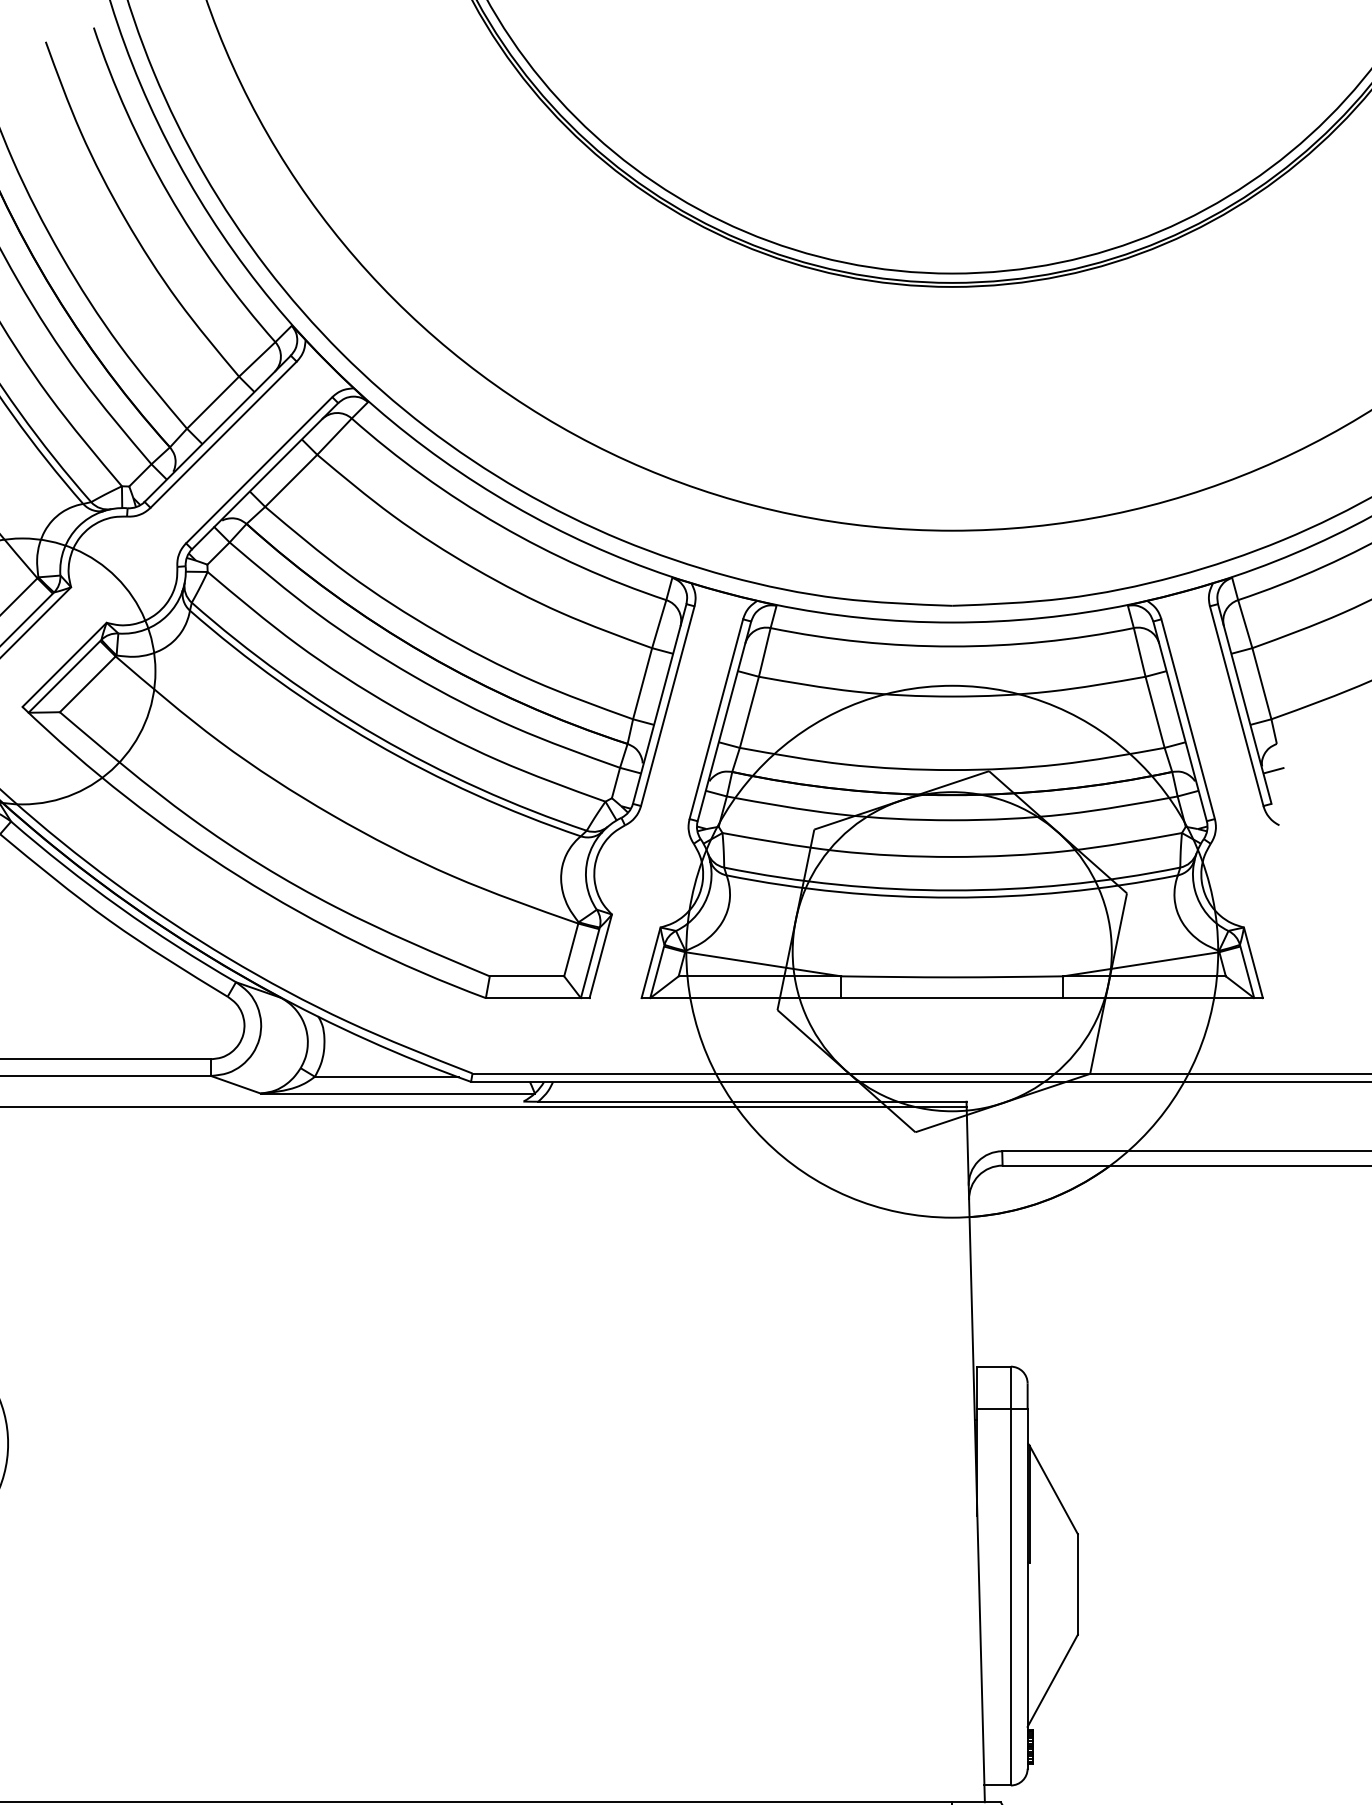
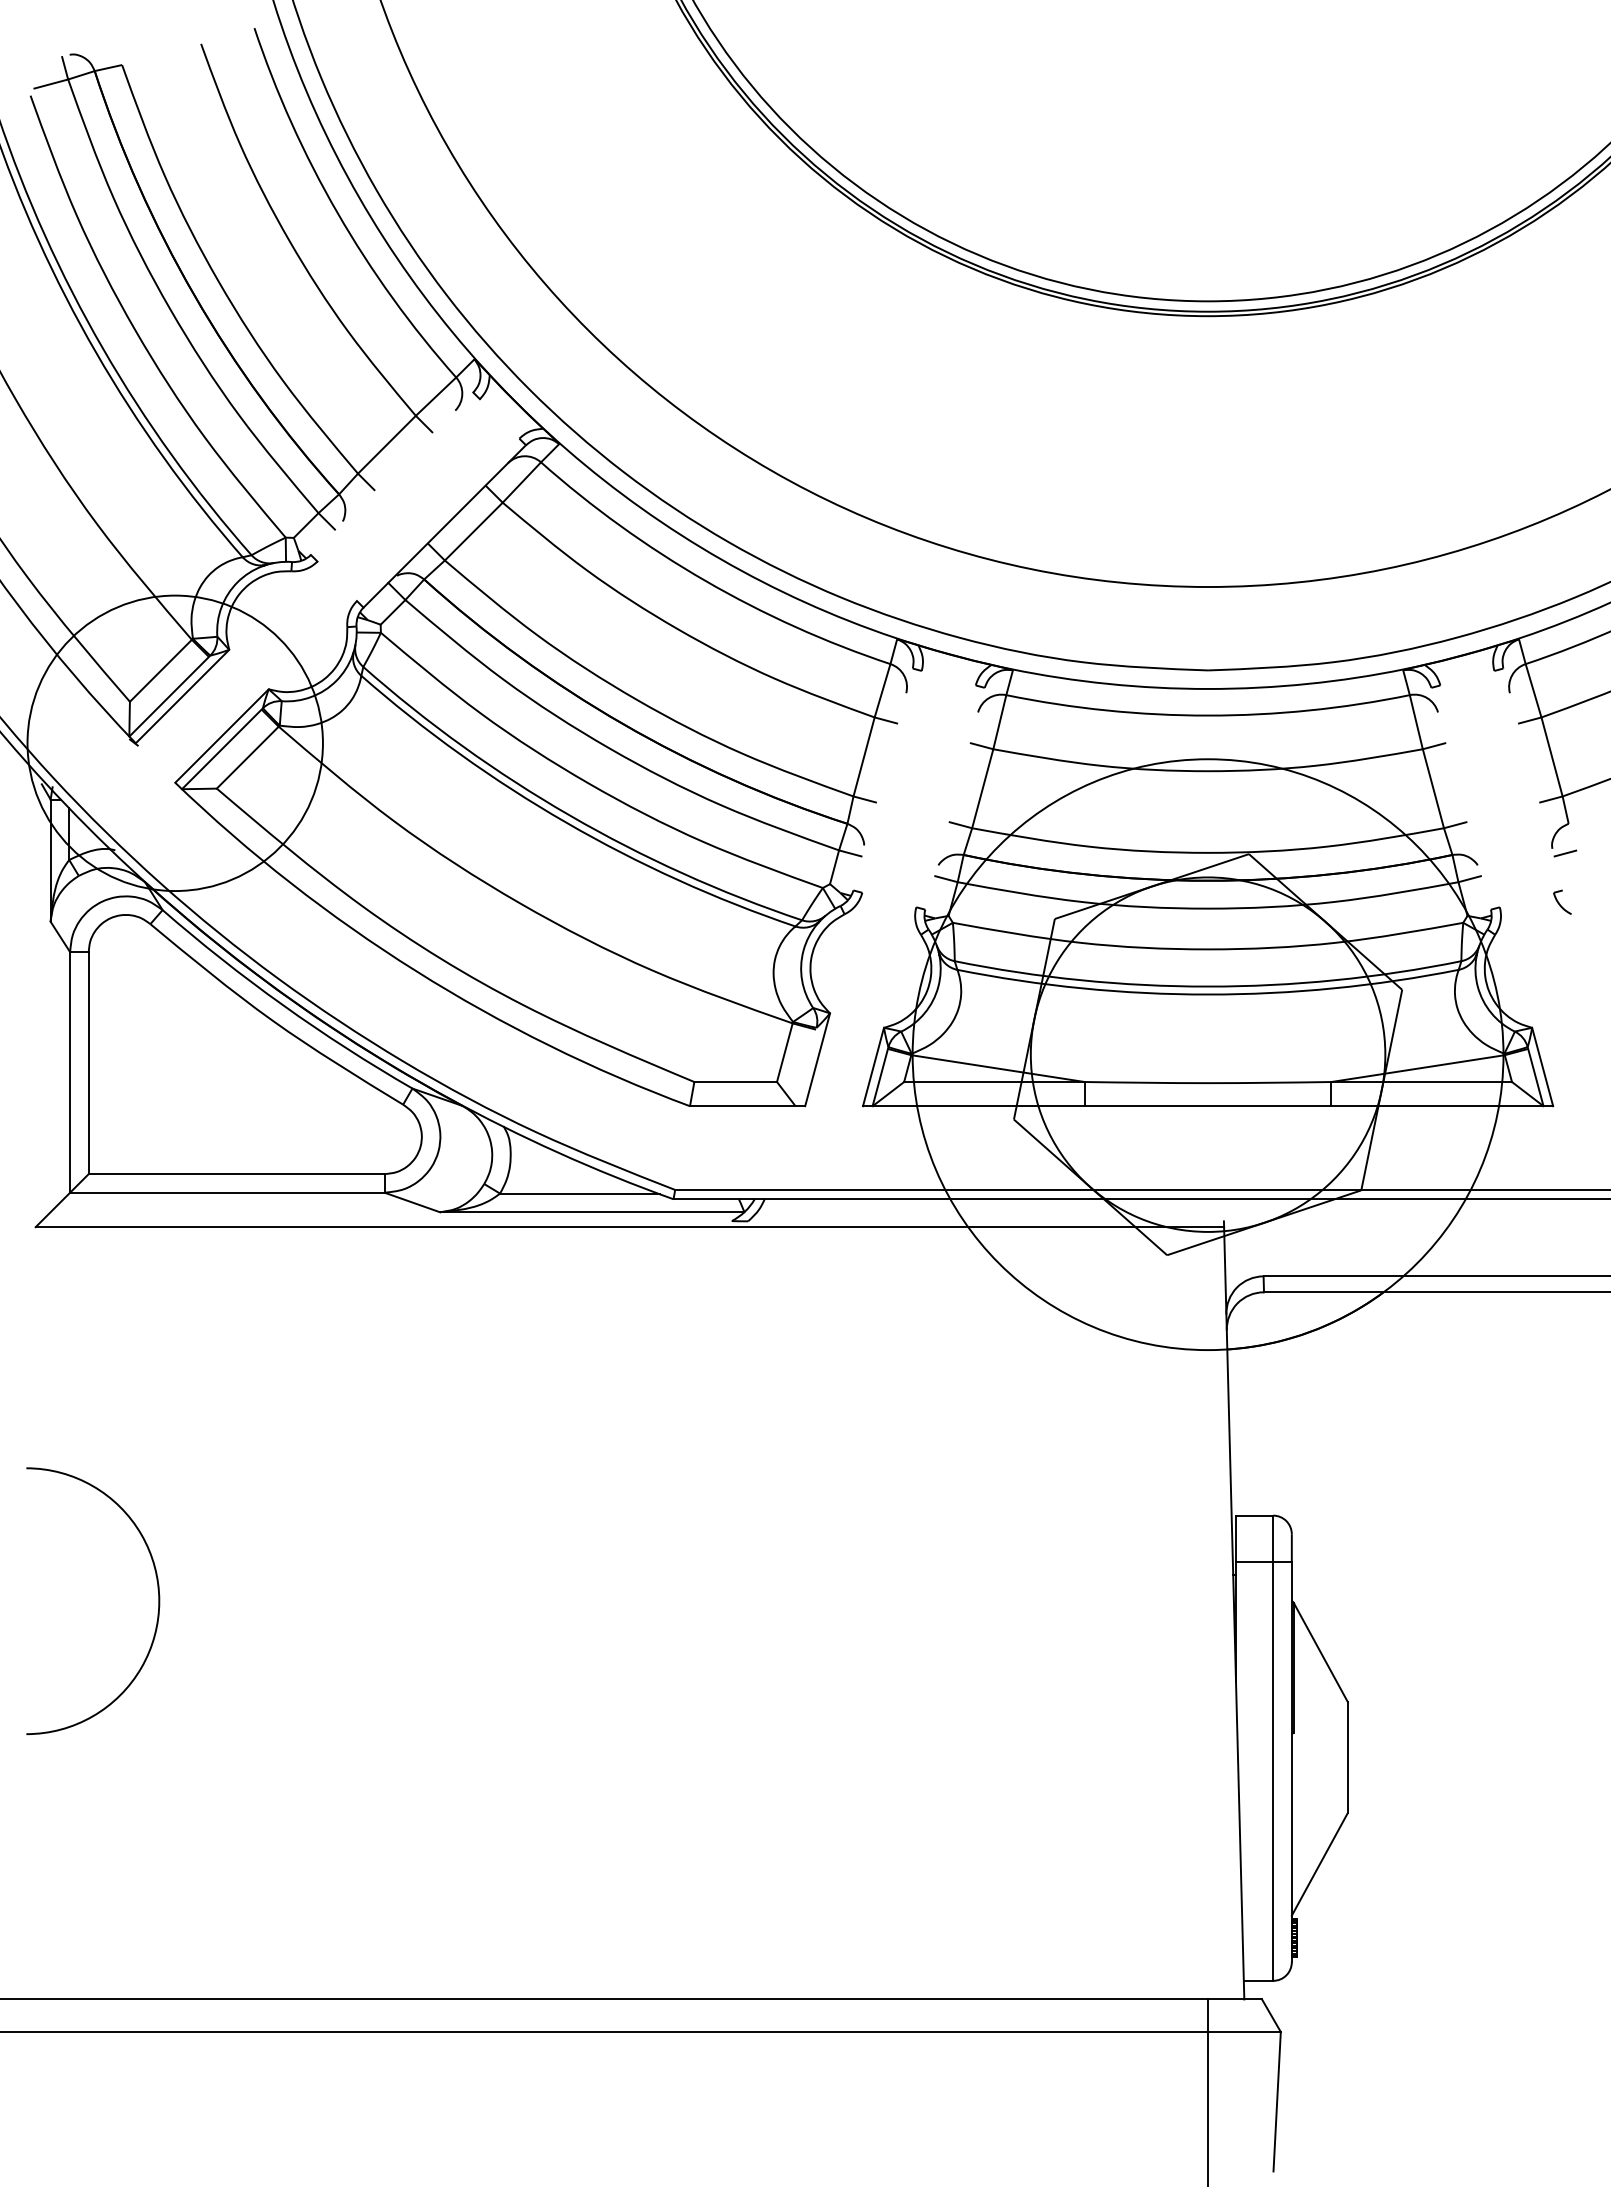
line: (217, 428) -> (391, 473), removed
line: (223, 434) -> (398, 480), removed
line: (258, 469) -> (437, 519), removed
line: (659, 704) -> (882, 779), removed
line: (1244, 704) -> (1532, 779), removed
line: (667, 705) -> (891, 781), removed
line: (1236, 705) -> (1523, 781), removed
line: (715, 719) -> (945, 796), removed
line: (1187, 719) -> (1469, 796), removed
line: (723, 721) -> (954, 798), removed
line: (1179, 721) -> (1460, 798), removed
line: (589, 962) -> (805, 1066), removed
line: (751, 1101) -> (985, 1221), removed

